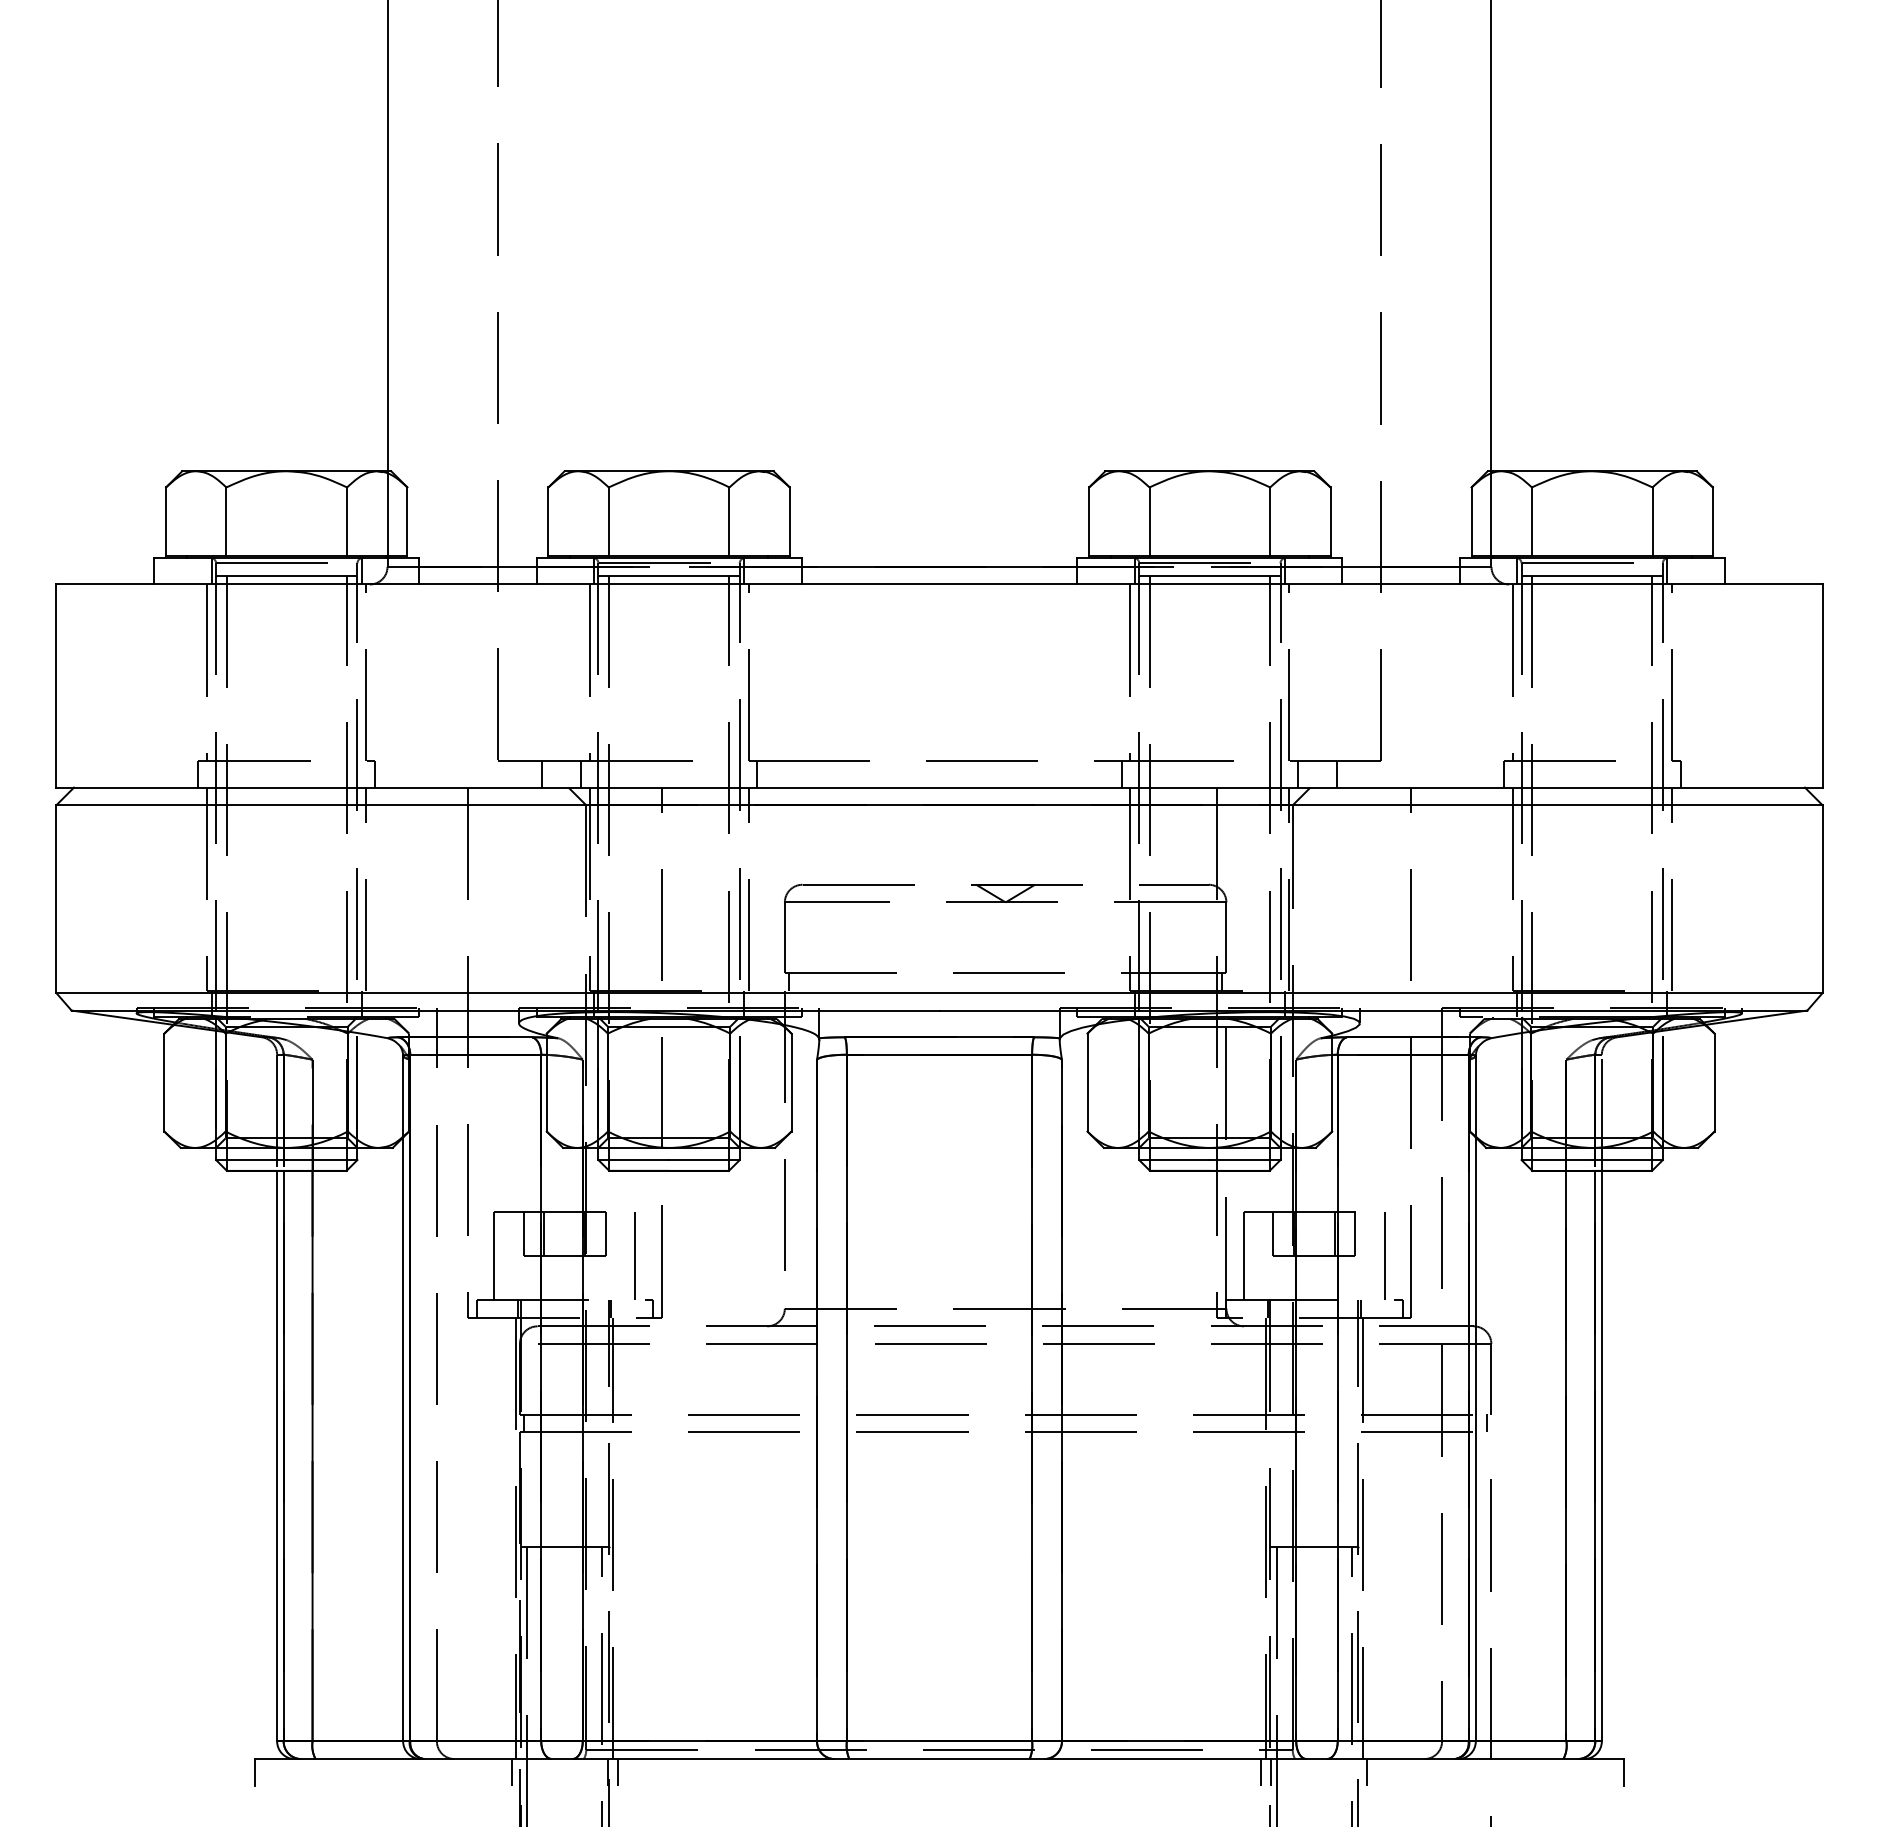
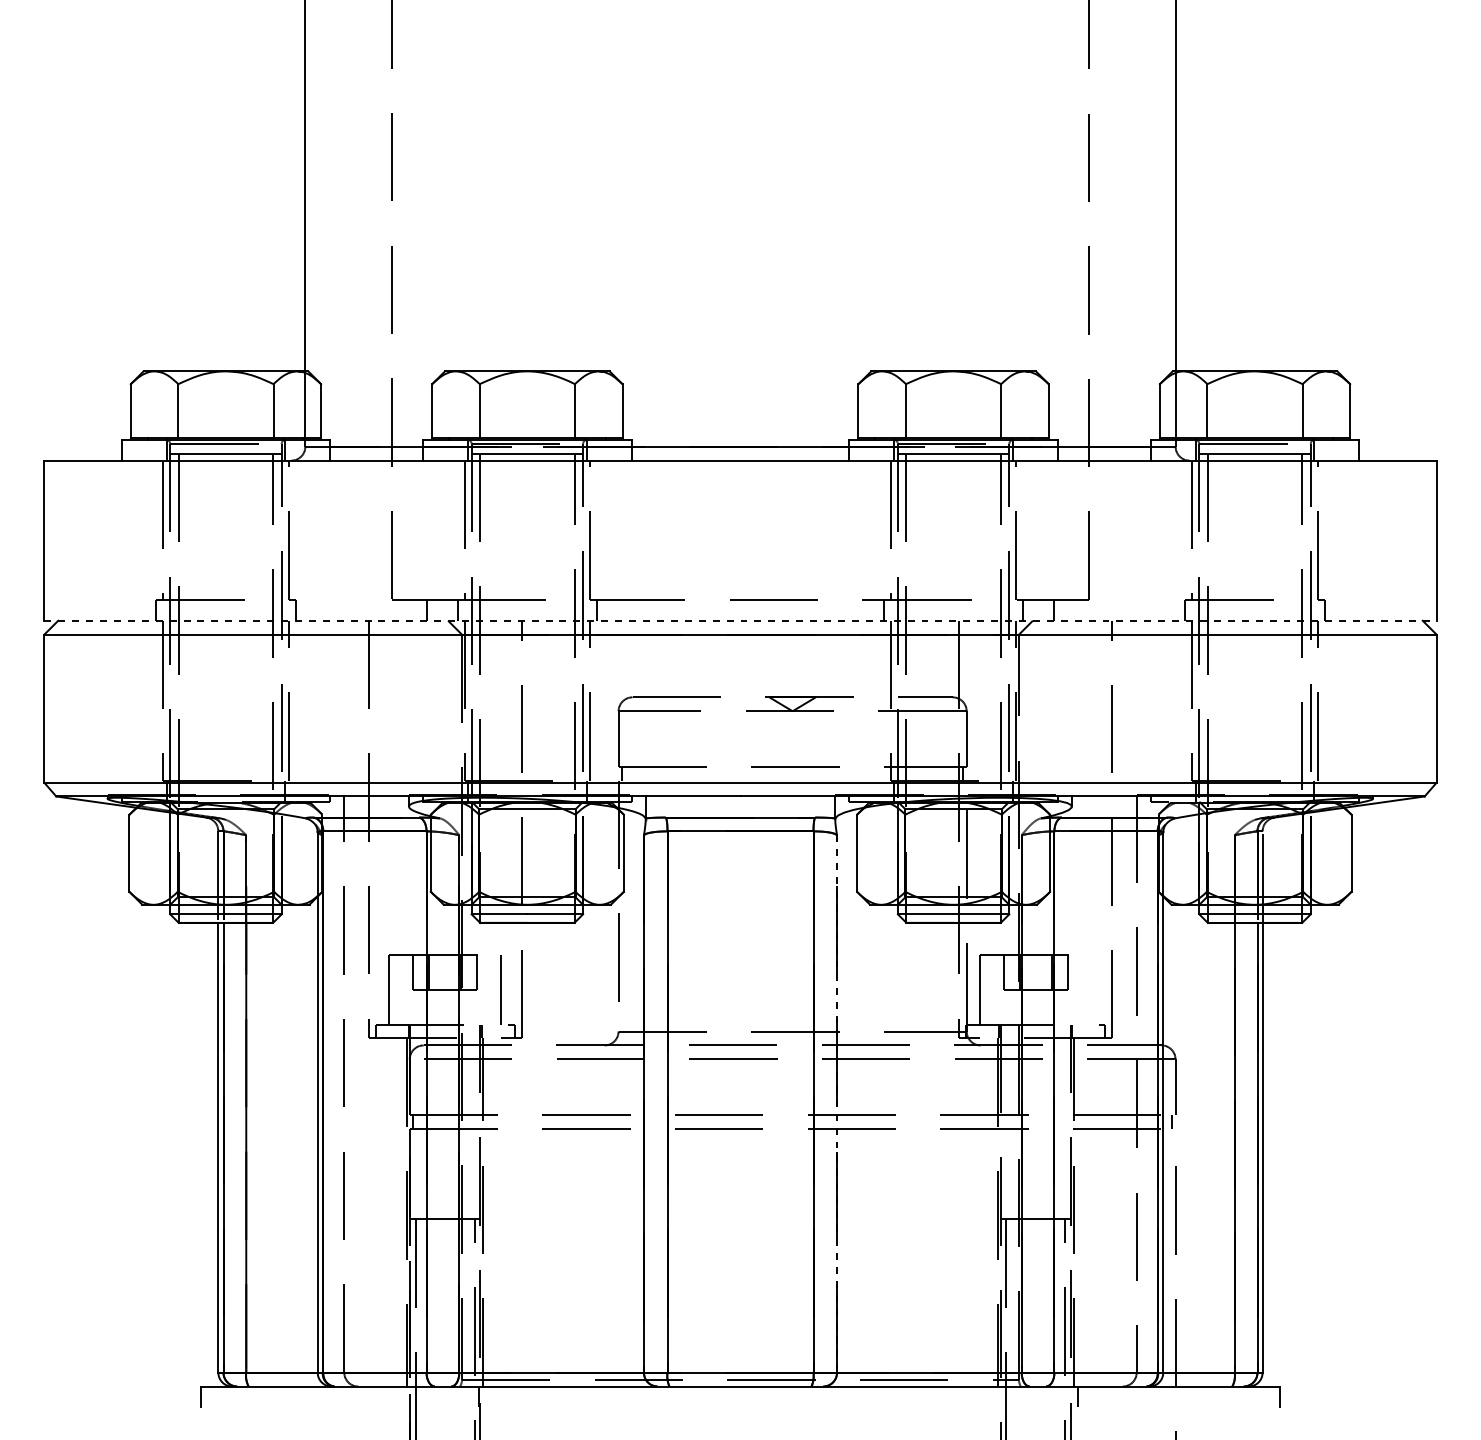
line: (939, 787) -> (740, 620), solid -> dashed
line: (1384, 1255) -> (1091, 989), removed
line: (1061, 1400) -> (836, 1103), solid -> dashed
line: (511, 1772) -> (403, 1397), removed
line: (617, 1772) -> (486, 1397), removed
line: (1261, 1772) -> (994, 1397), removed
line: (1270, 1772) -> (1001, 1397), removed

